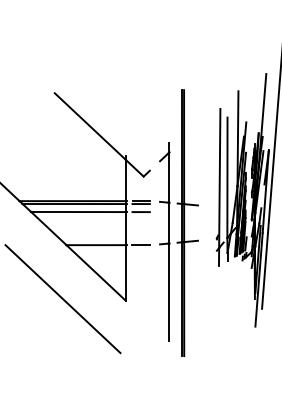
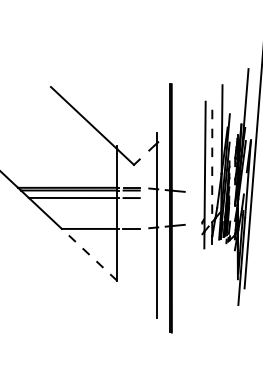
line: (227, 178) -> (212, 166), solid -> dashed
line: (96, 272) -> (89, 254), solid -> dashed
line: (62, 299) -> (58, 279), removed

